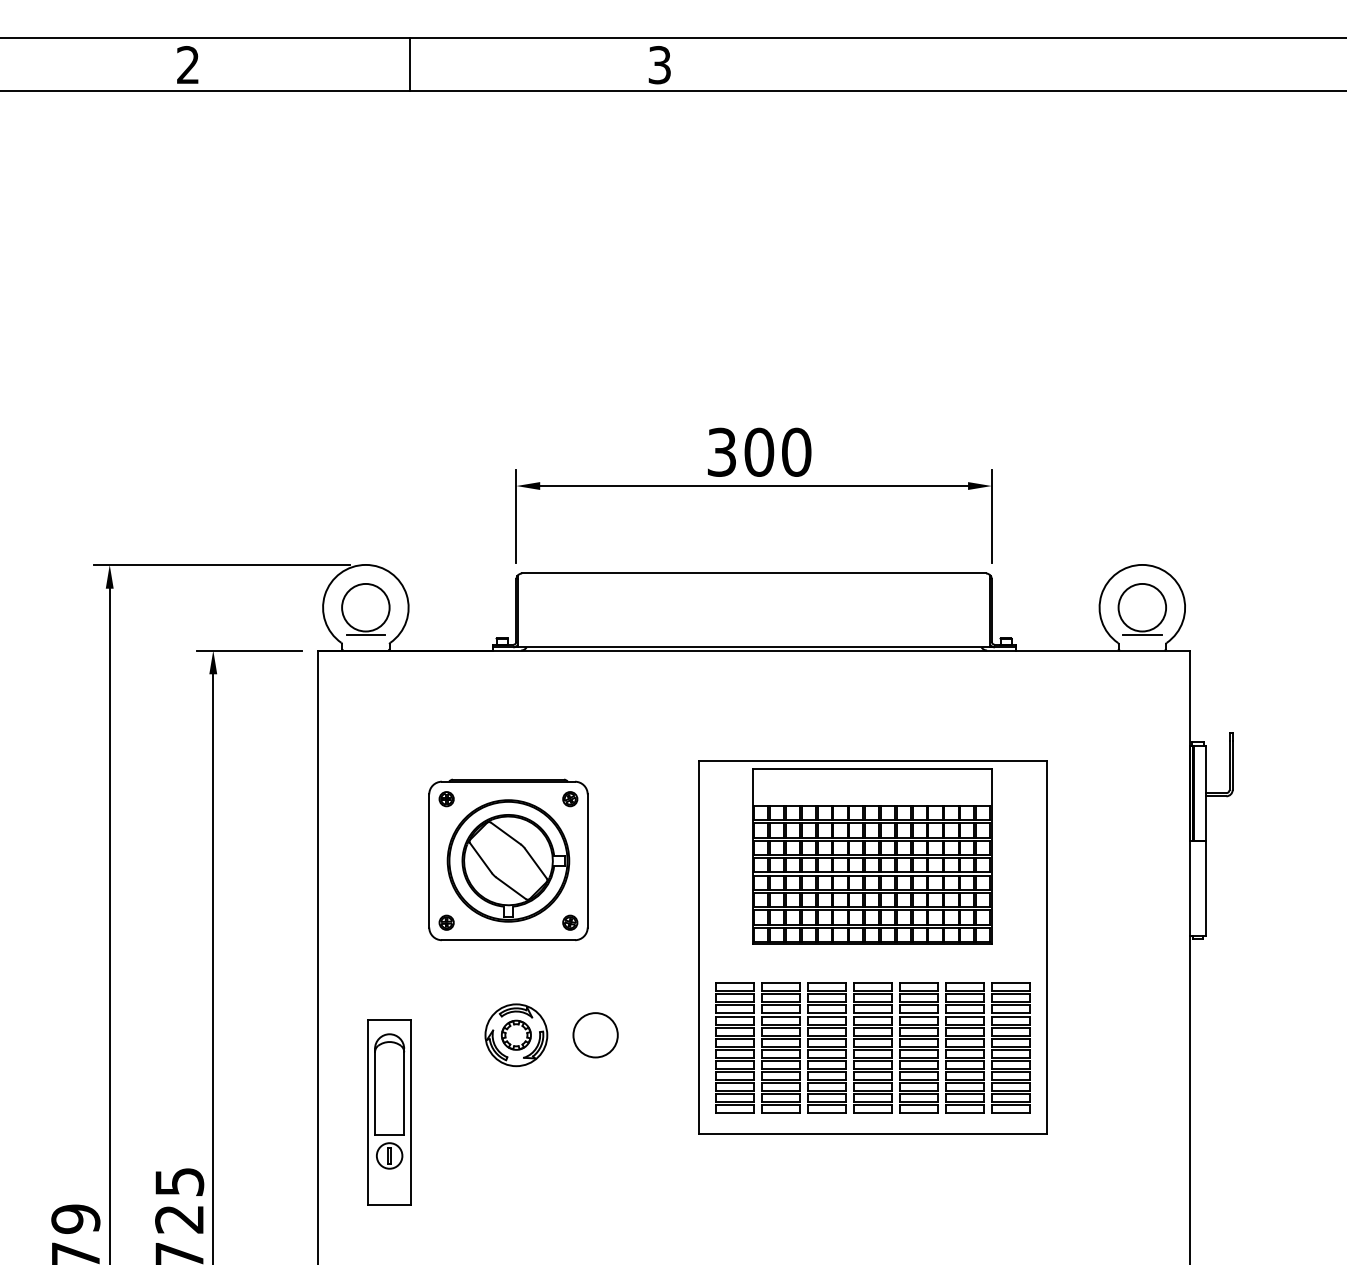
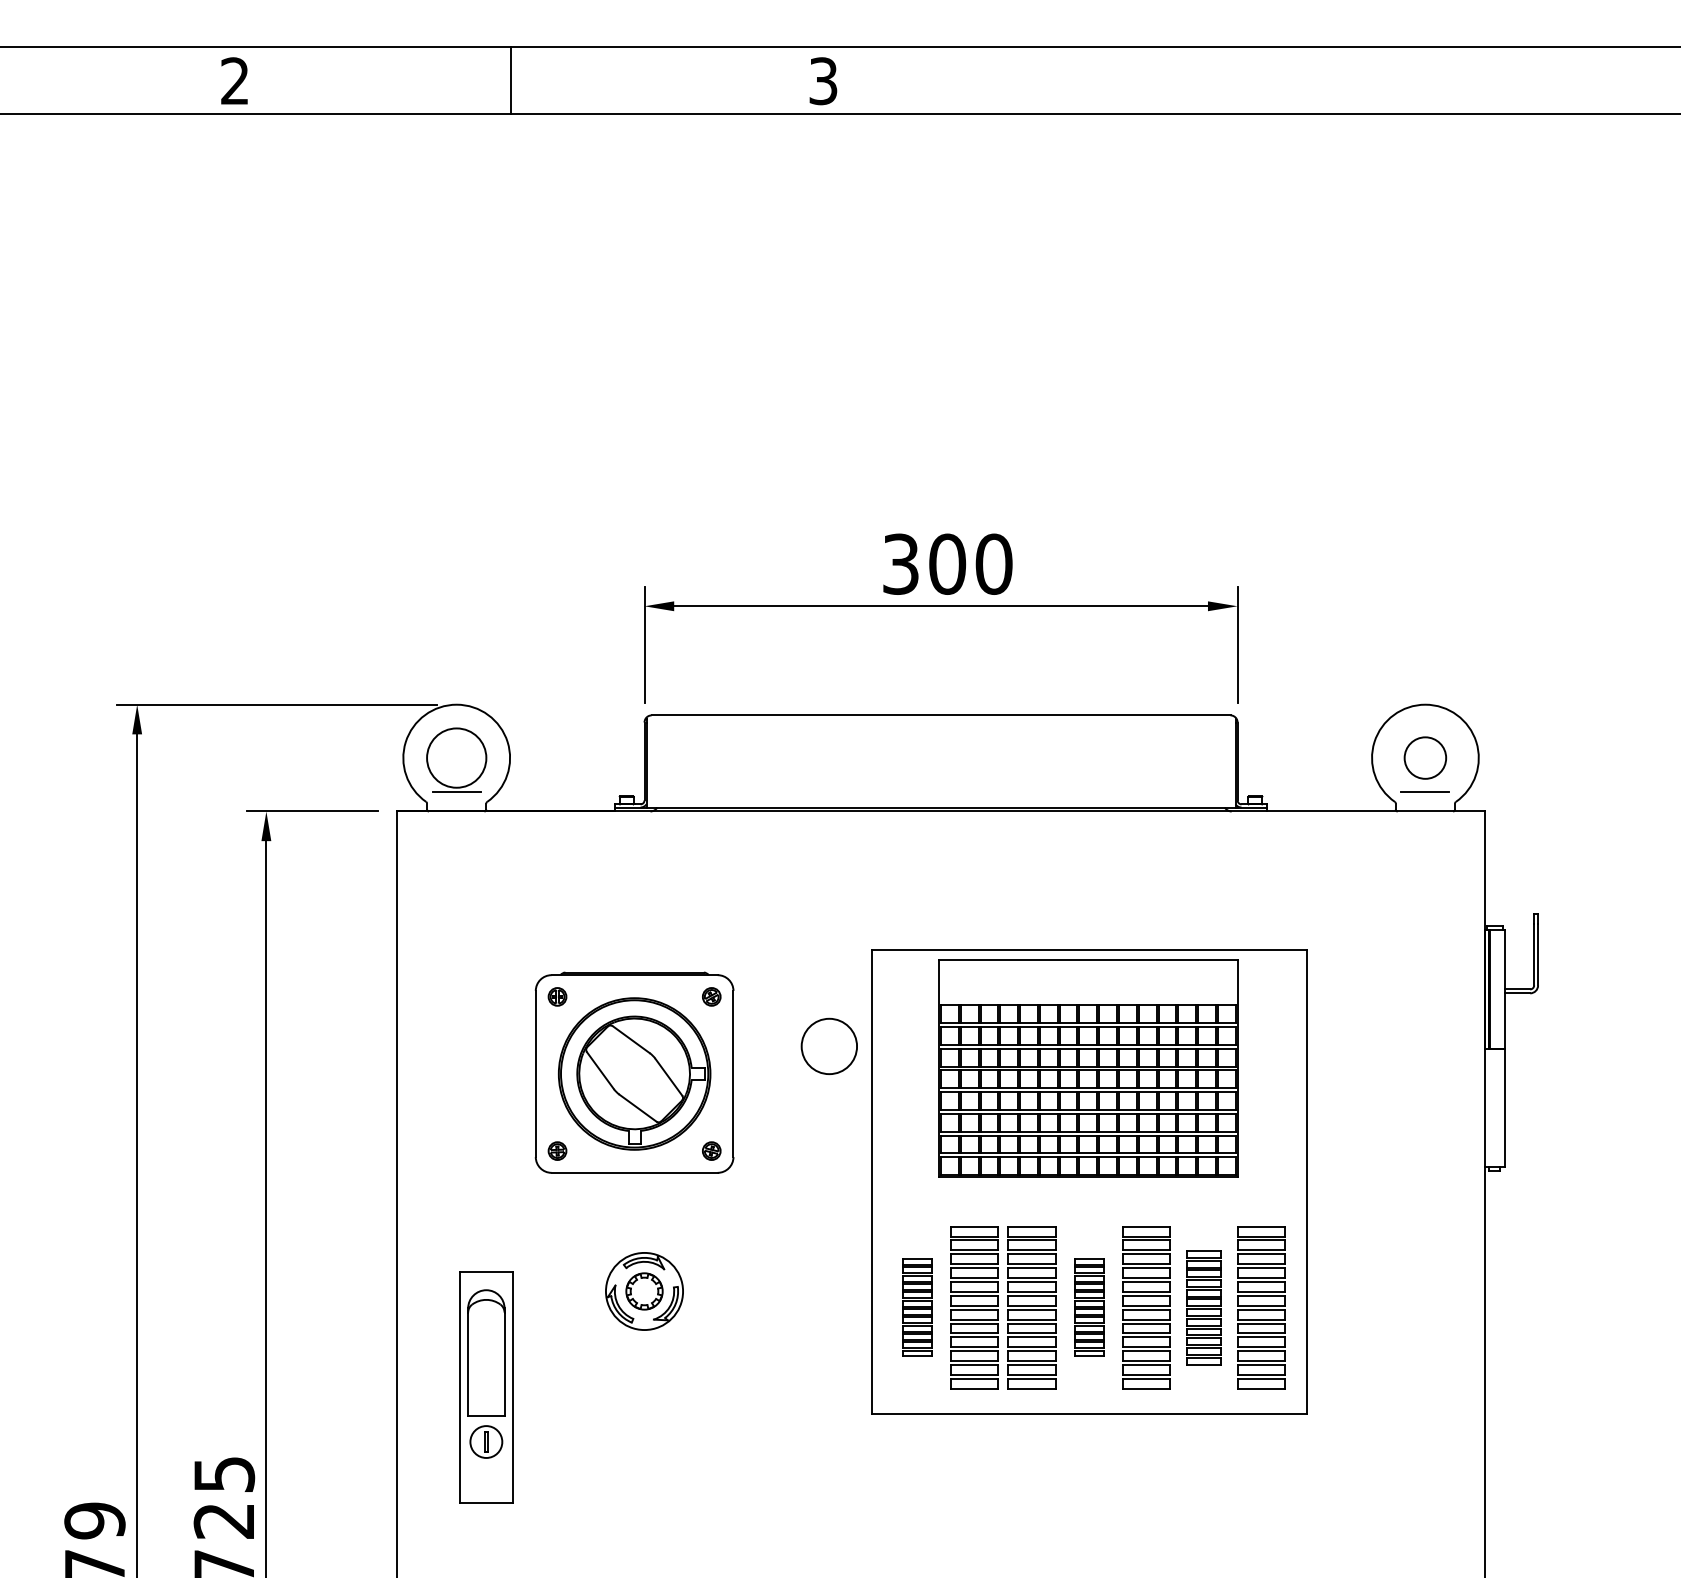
circle: (1142, 607) -> (1425, 757), size x0.7
circle: (594, 1034) -> (828, 1045), moved
part: (735, 1048) -> (917, 1307), size x0.6
part: (873, 1048) -> (1089, 1307), size x0.6
part: (964, 1048) -> (1203, 1307), size x0.7

